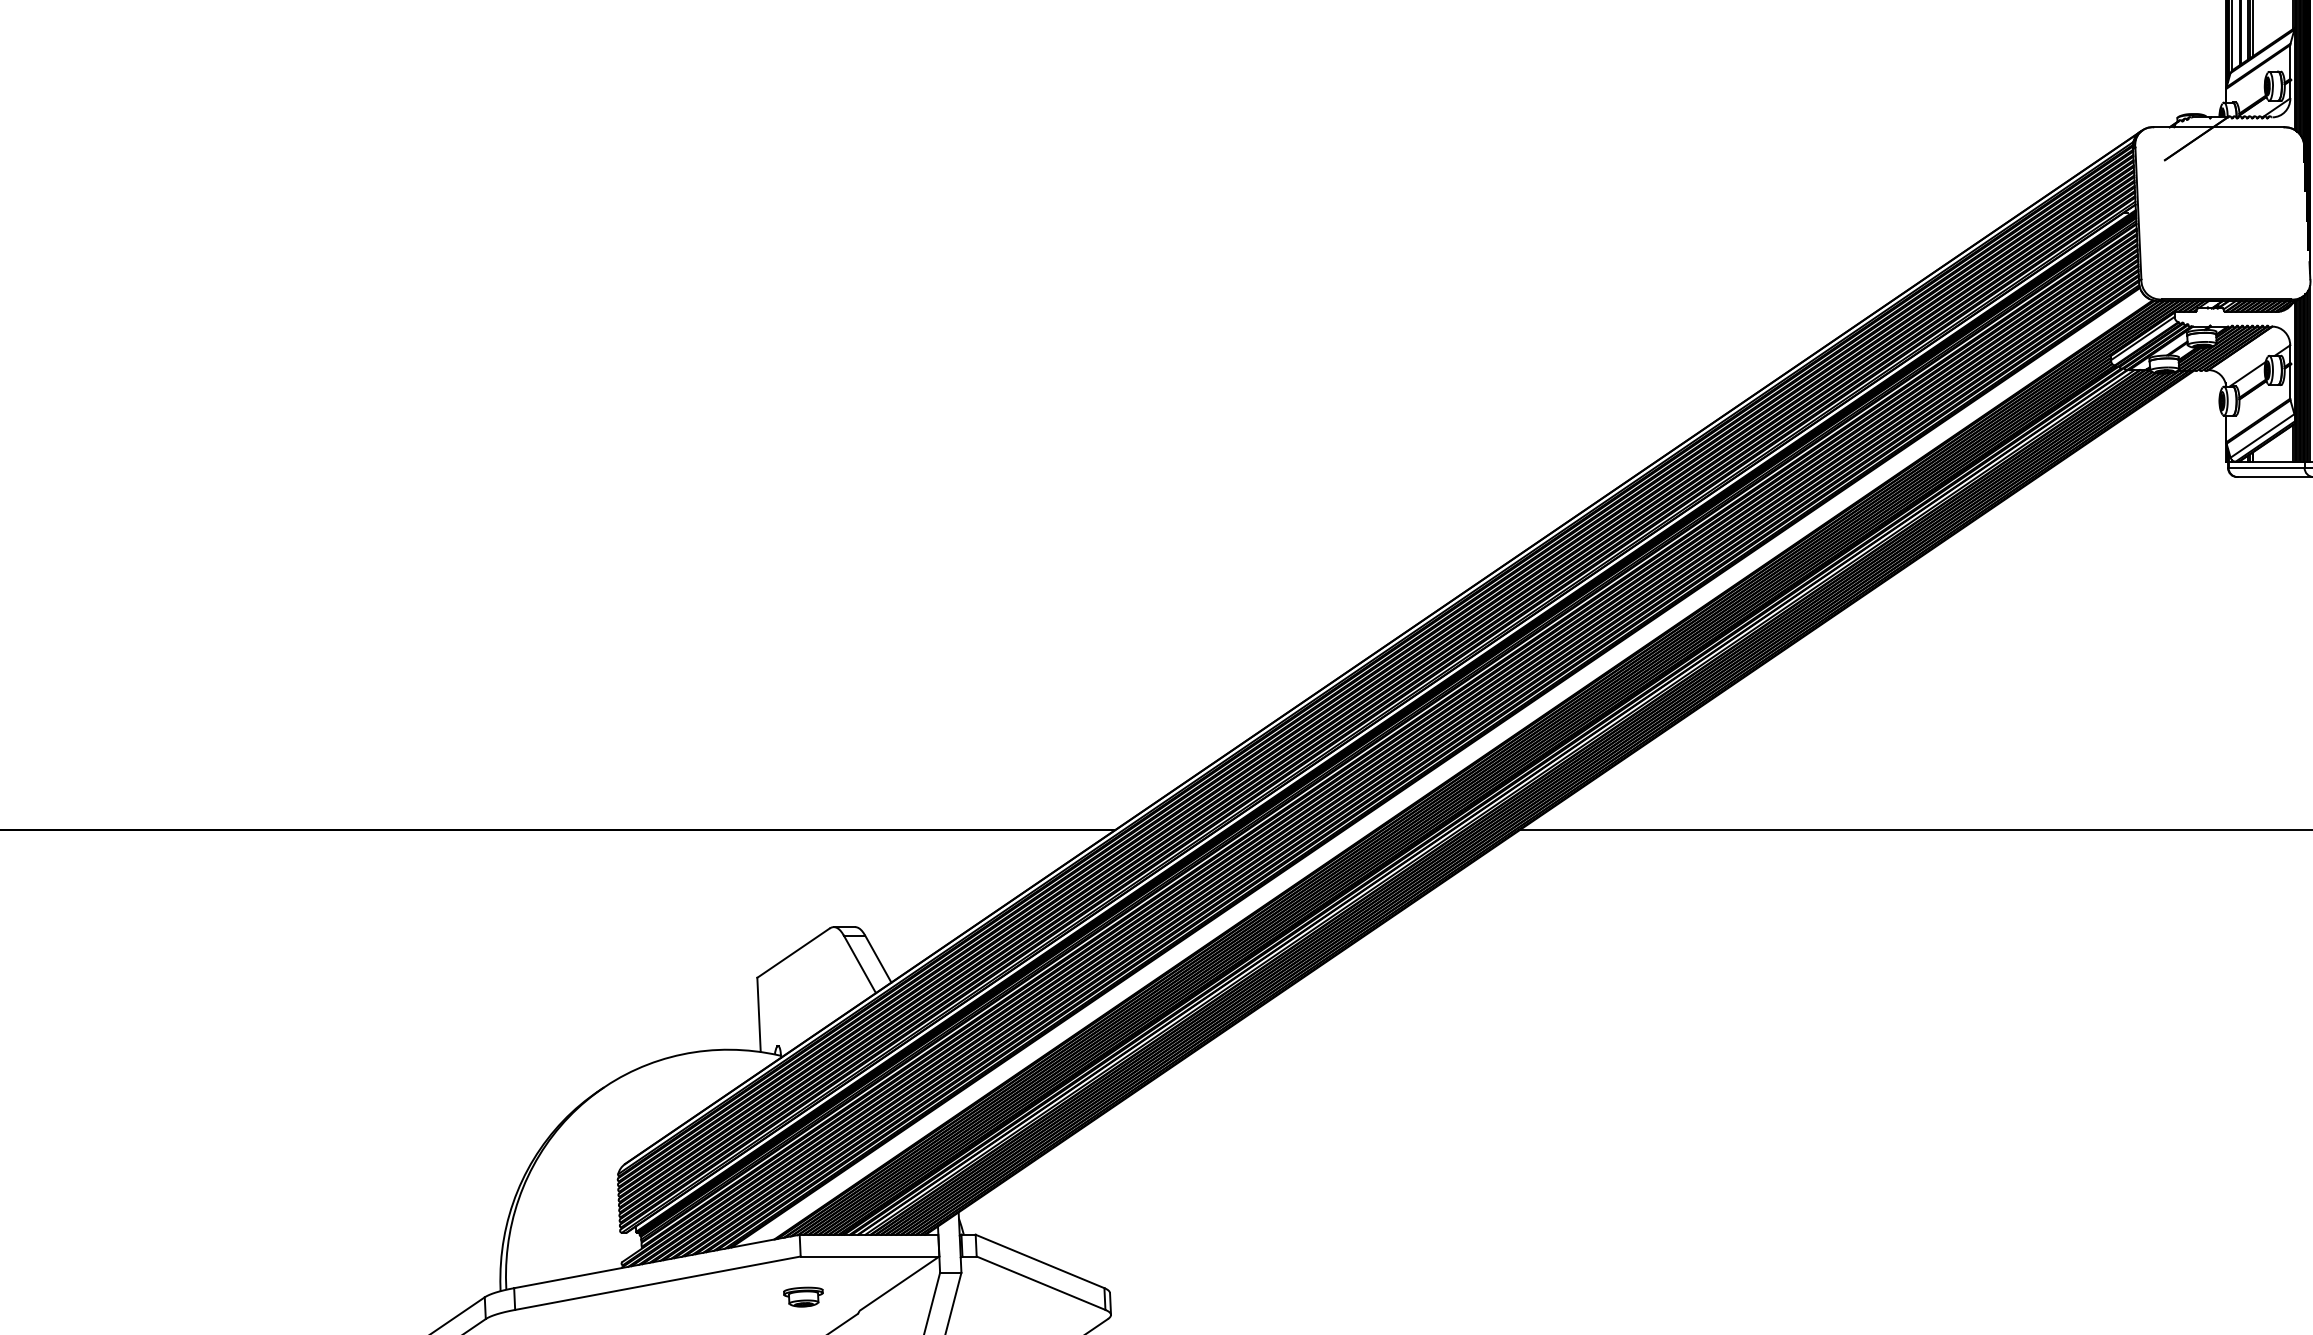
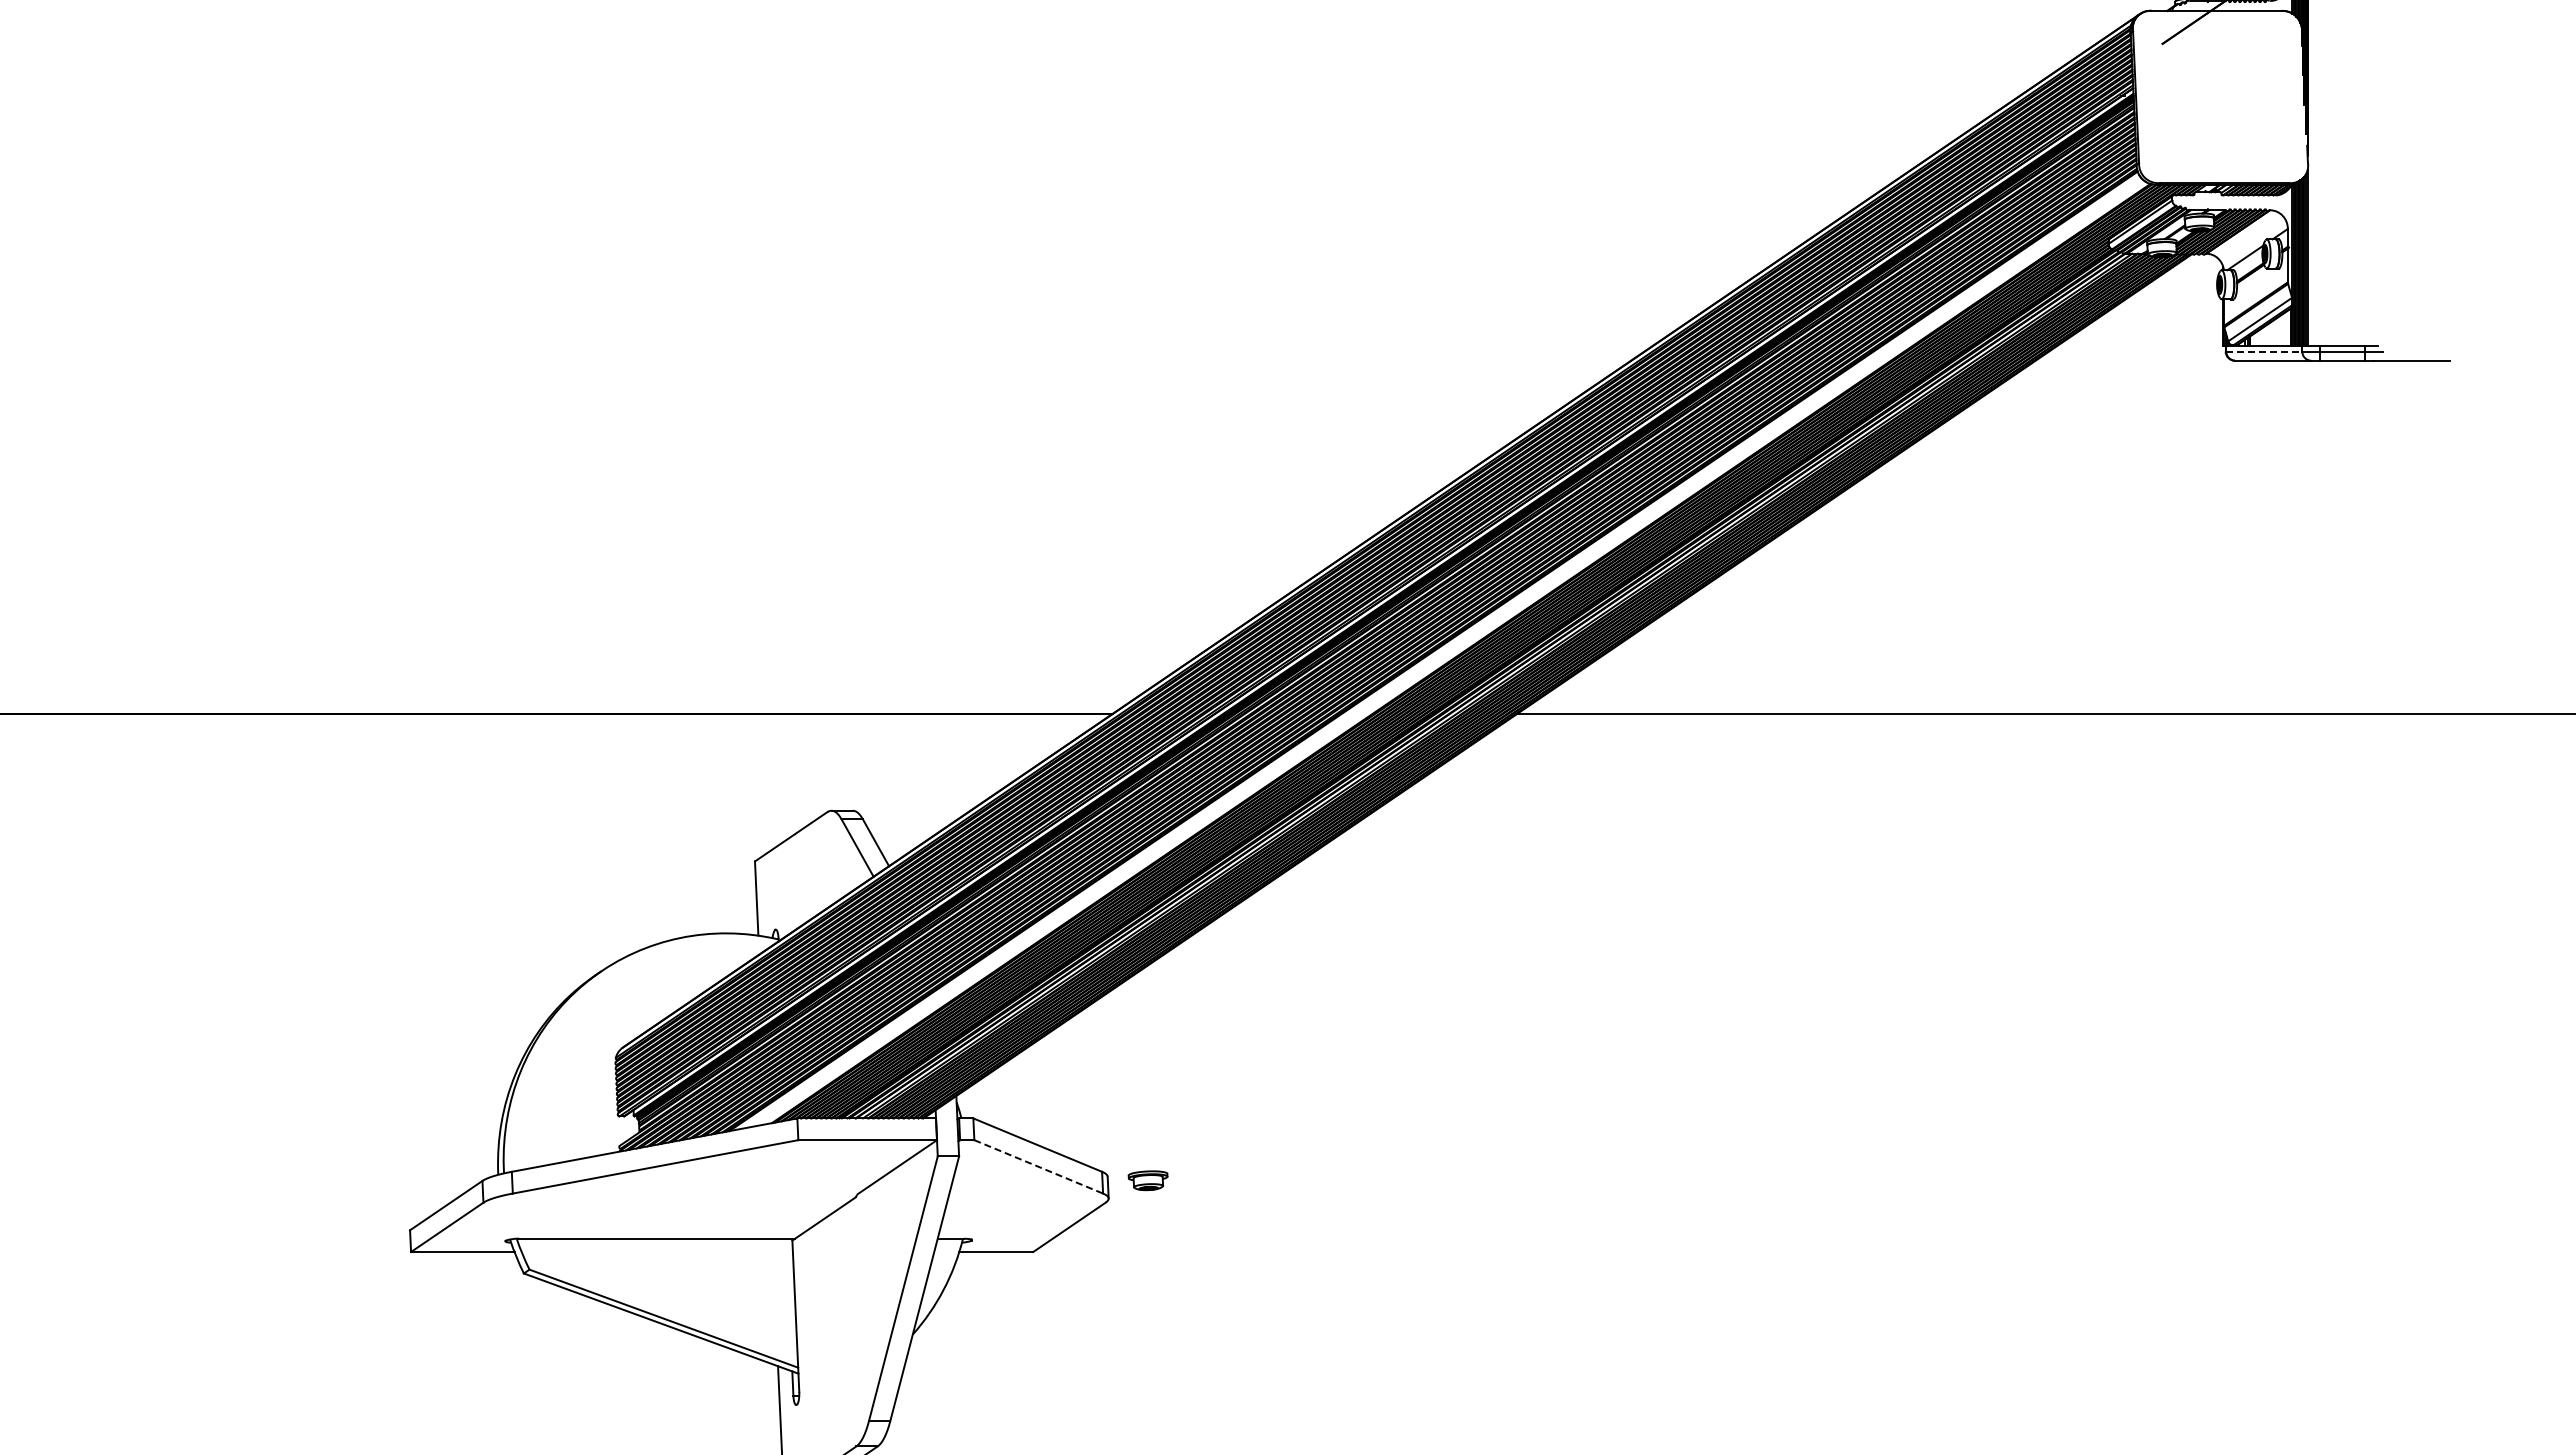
line: (2266, 467) -> (2264, 351), solid -> dashed
line: (1040, 1282) -> (1038, 1166), solid -> dashed
part: (802, 1296) -> (1147, 1180), moved

